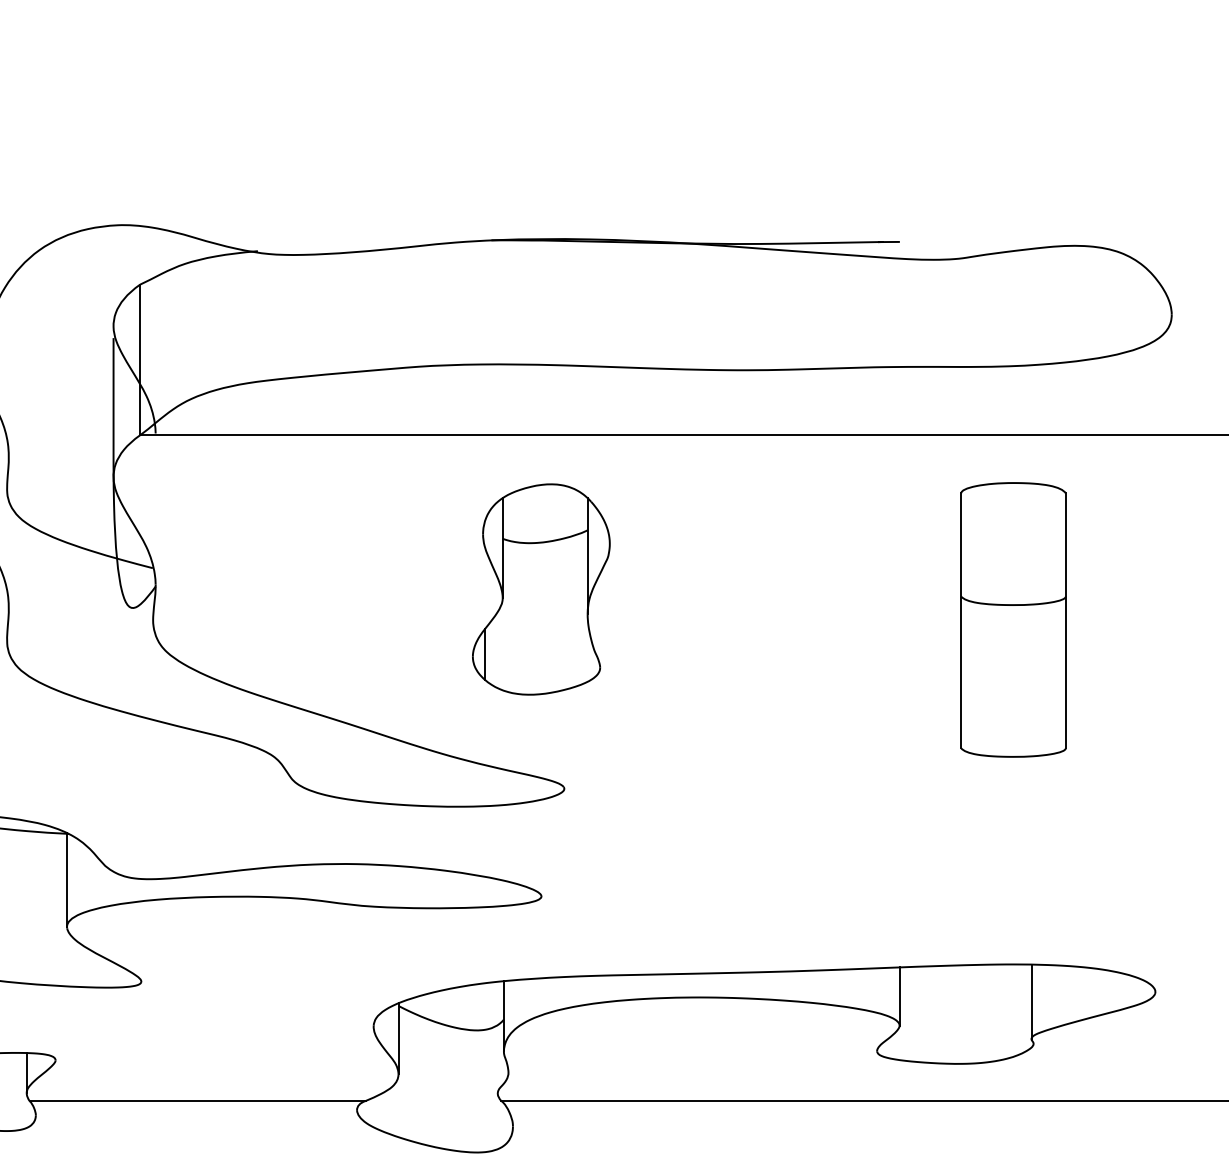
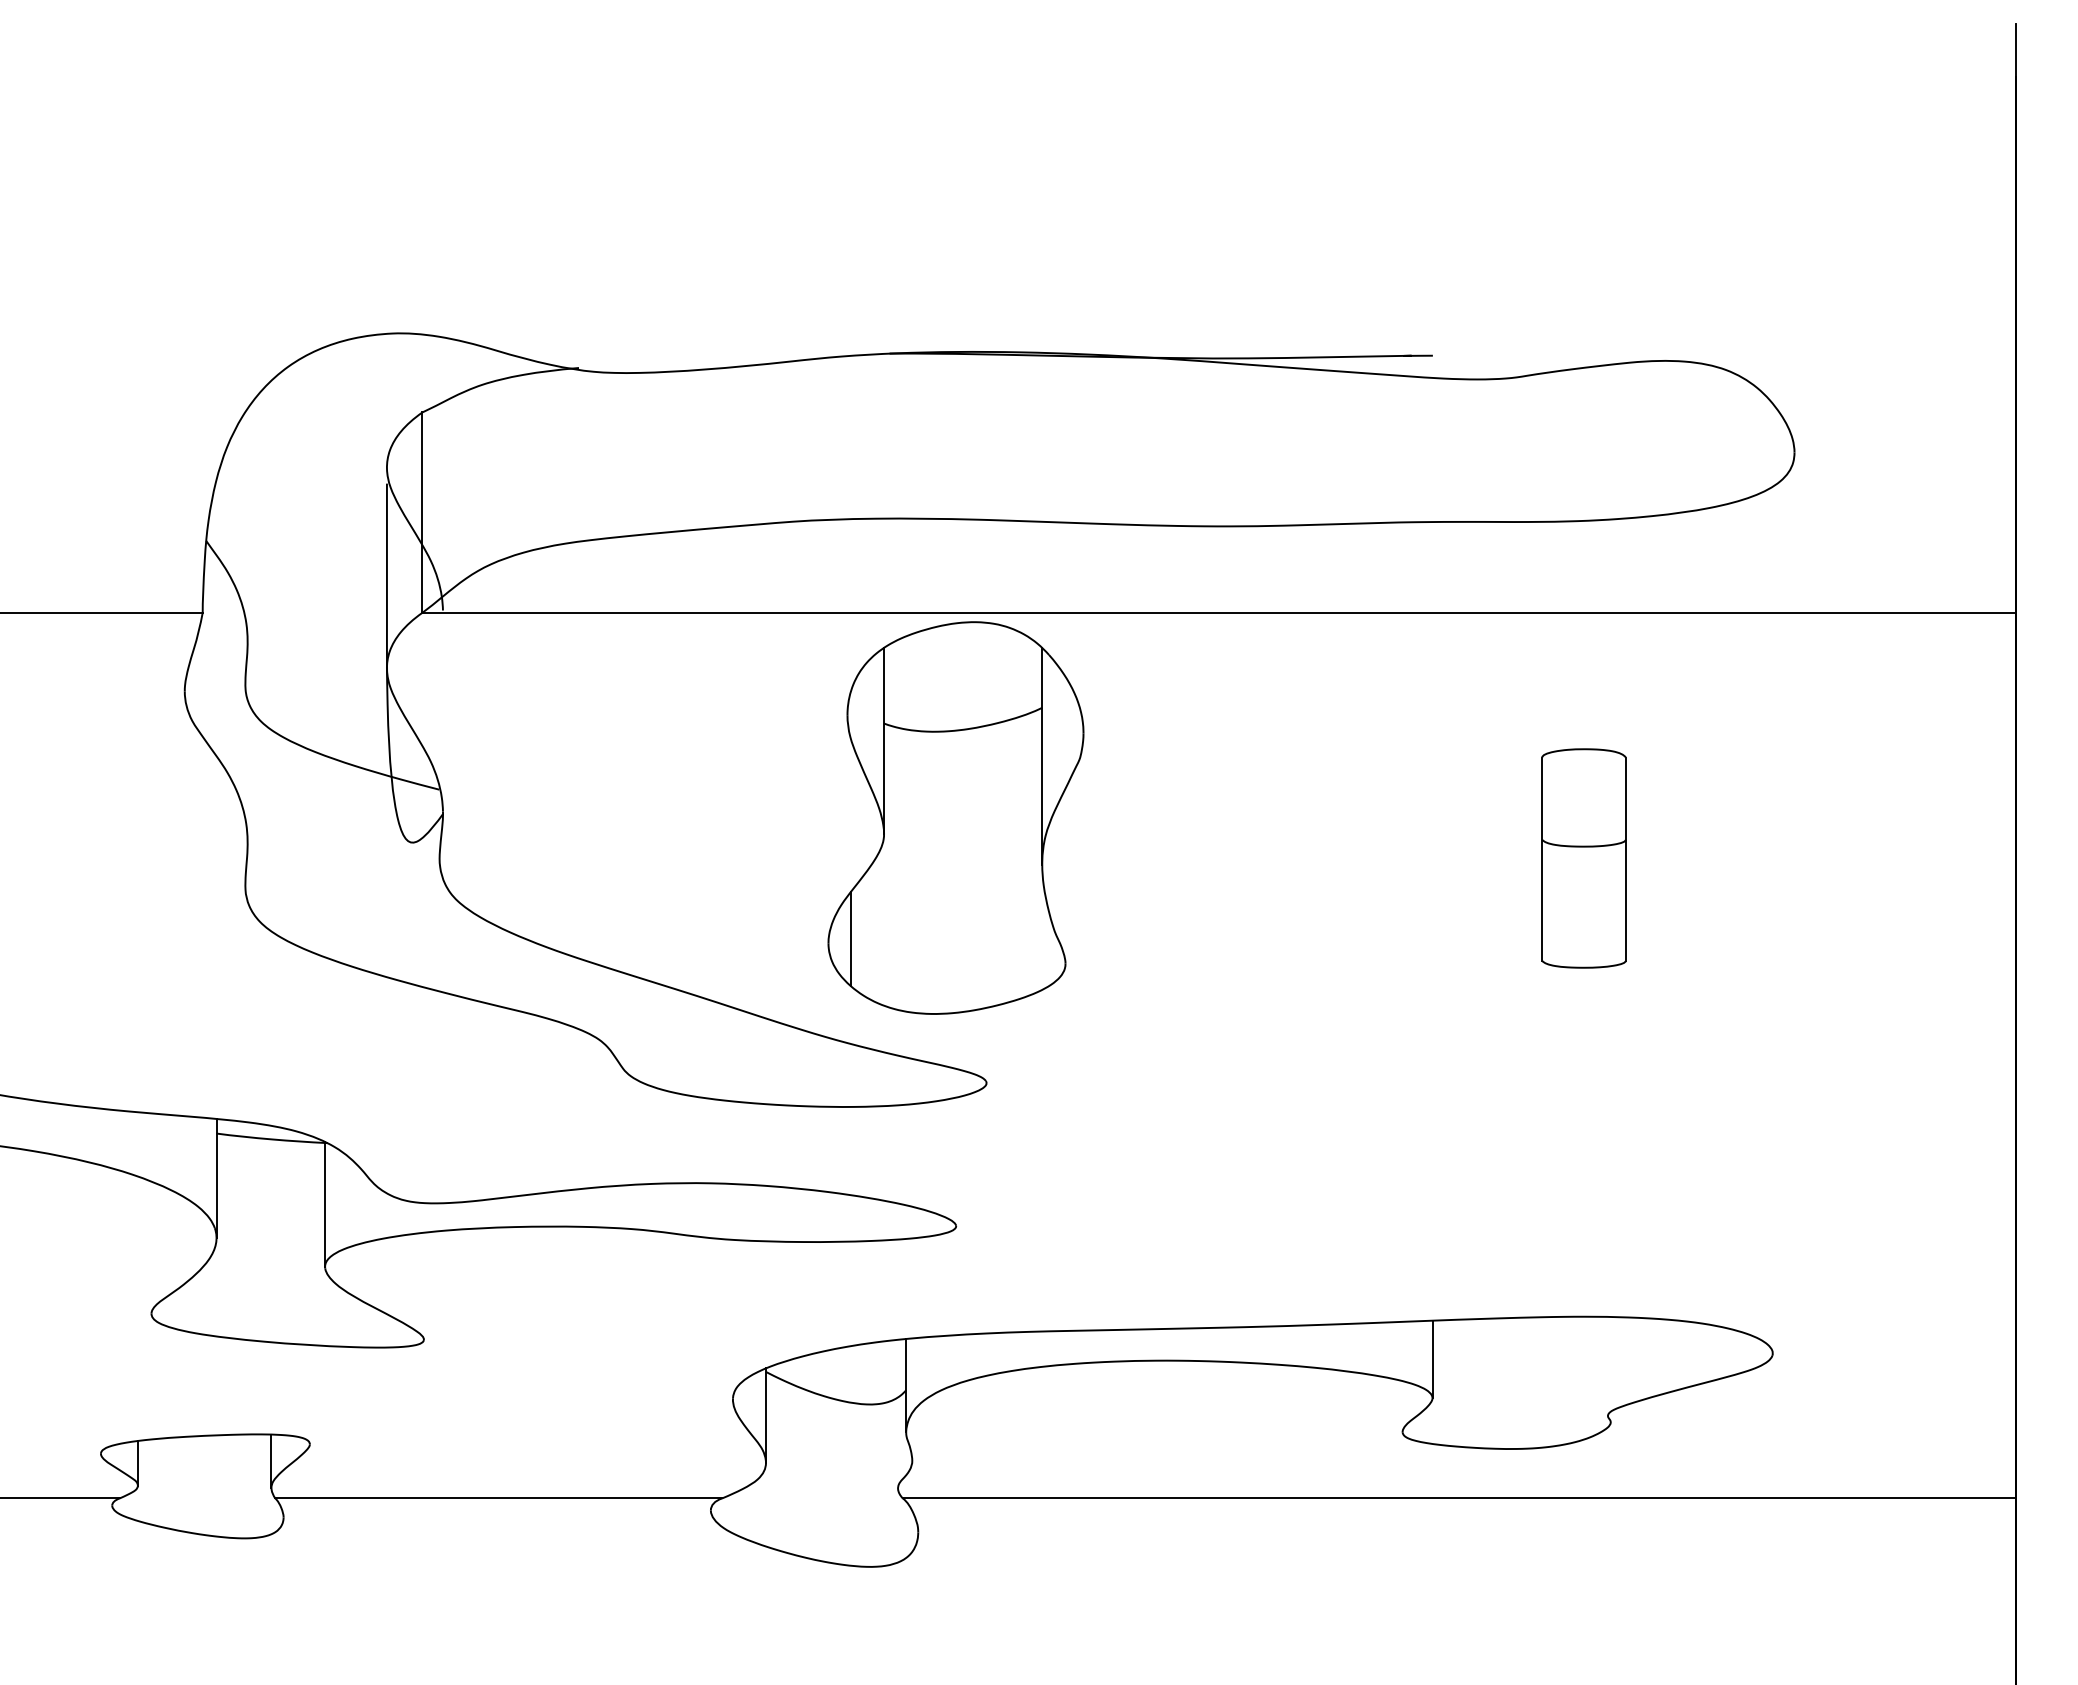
part: (540, 589) -> (955, 817), size x1.4
part: (1013, 619) -> (1583, 858), size x0.6
line: (1031, 1001) -> (1607, 1365), removed

